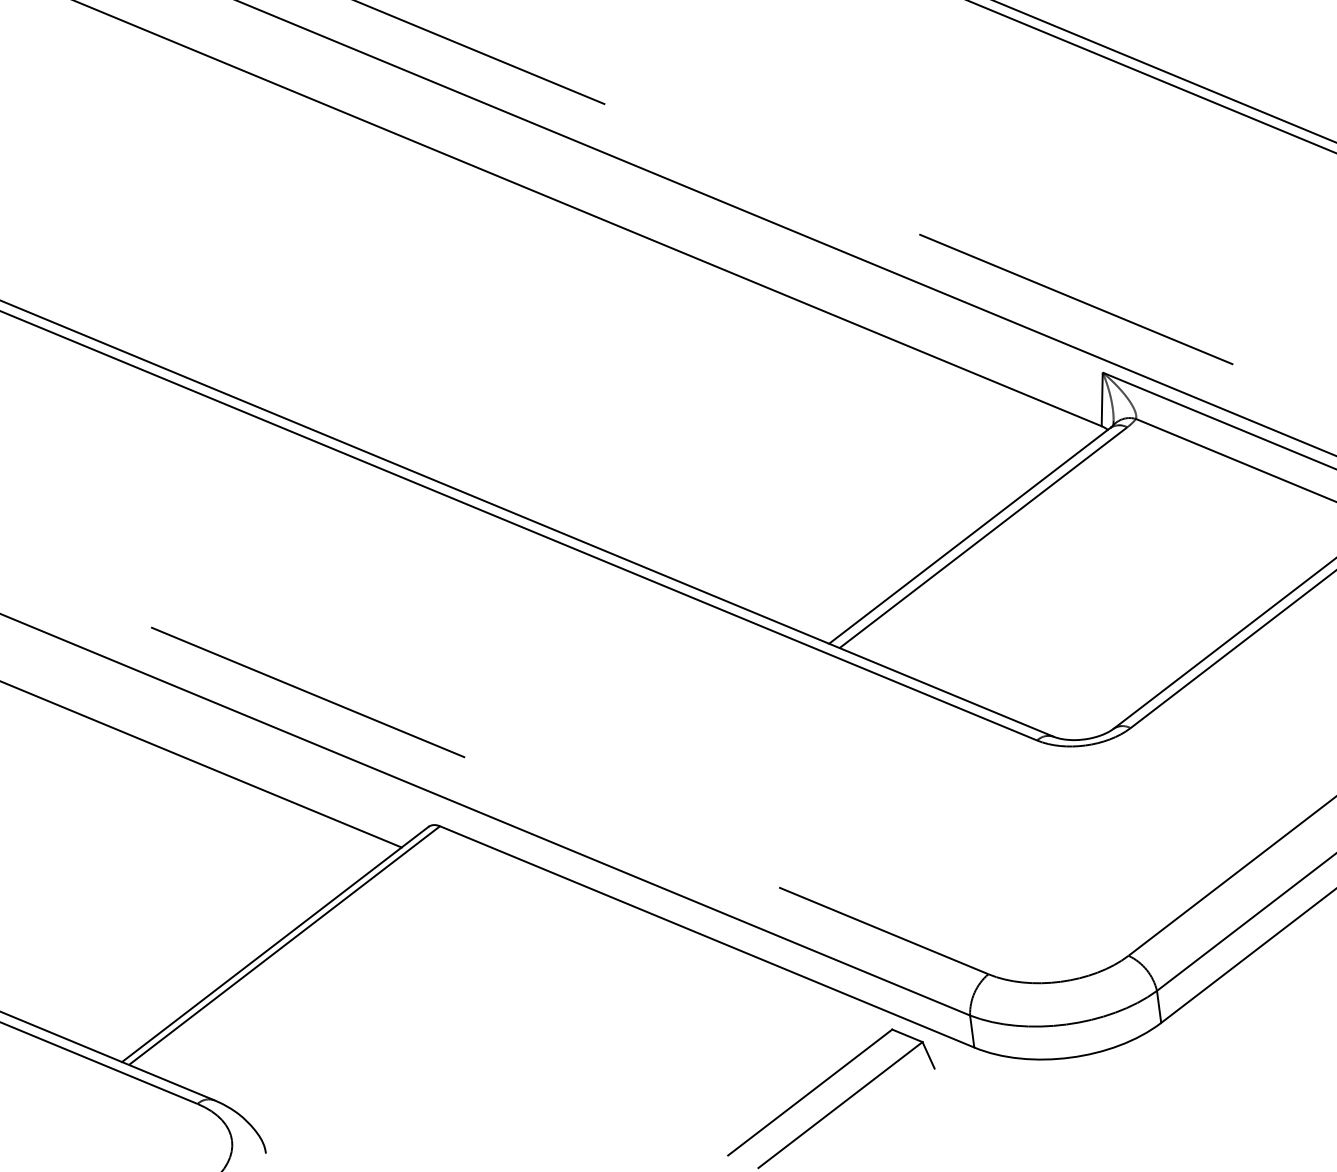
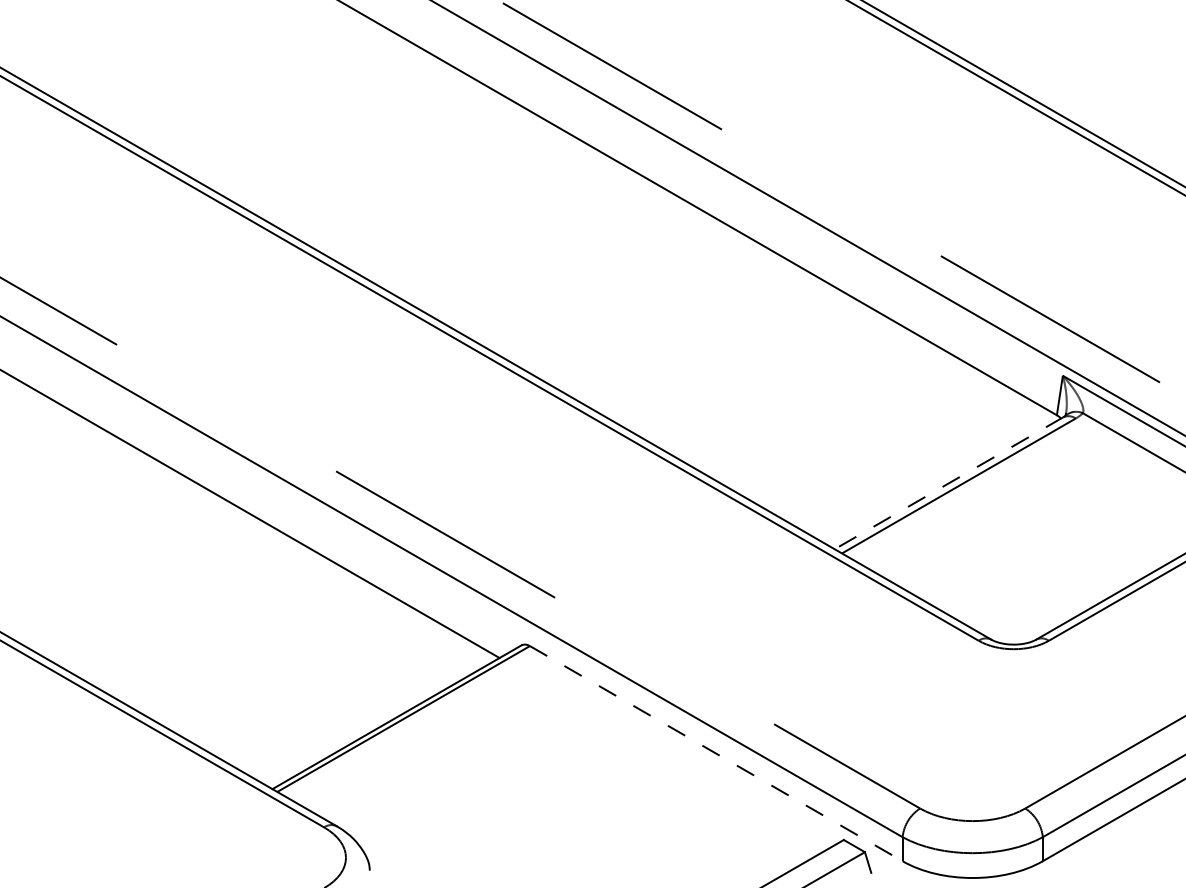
line: (969, 536) -> (948, 483), solid -> dashed
line: (707, 936) -> (716, 753), solid -> dashed

